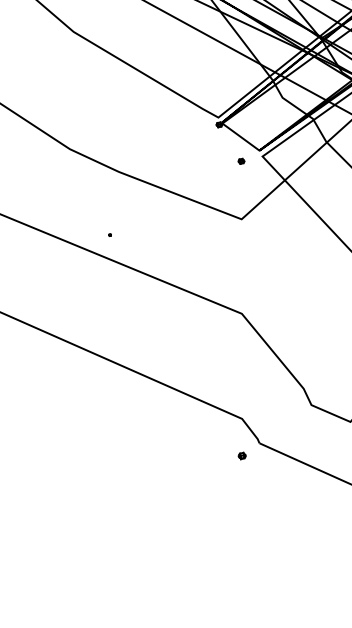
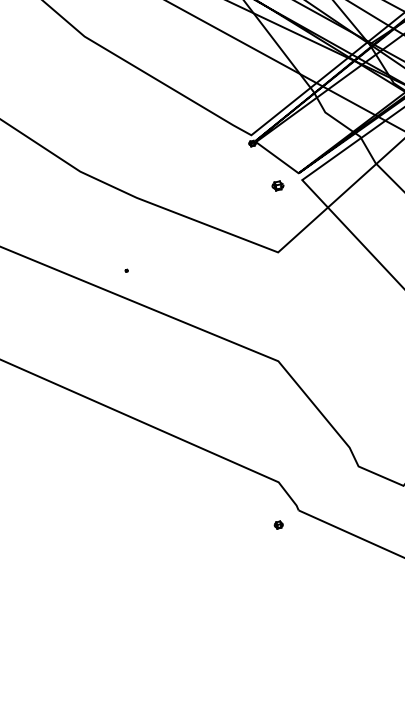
part: (241, 160) -> (277, 184), size x1.6

